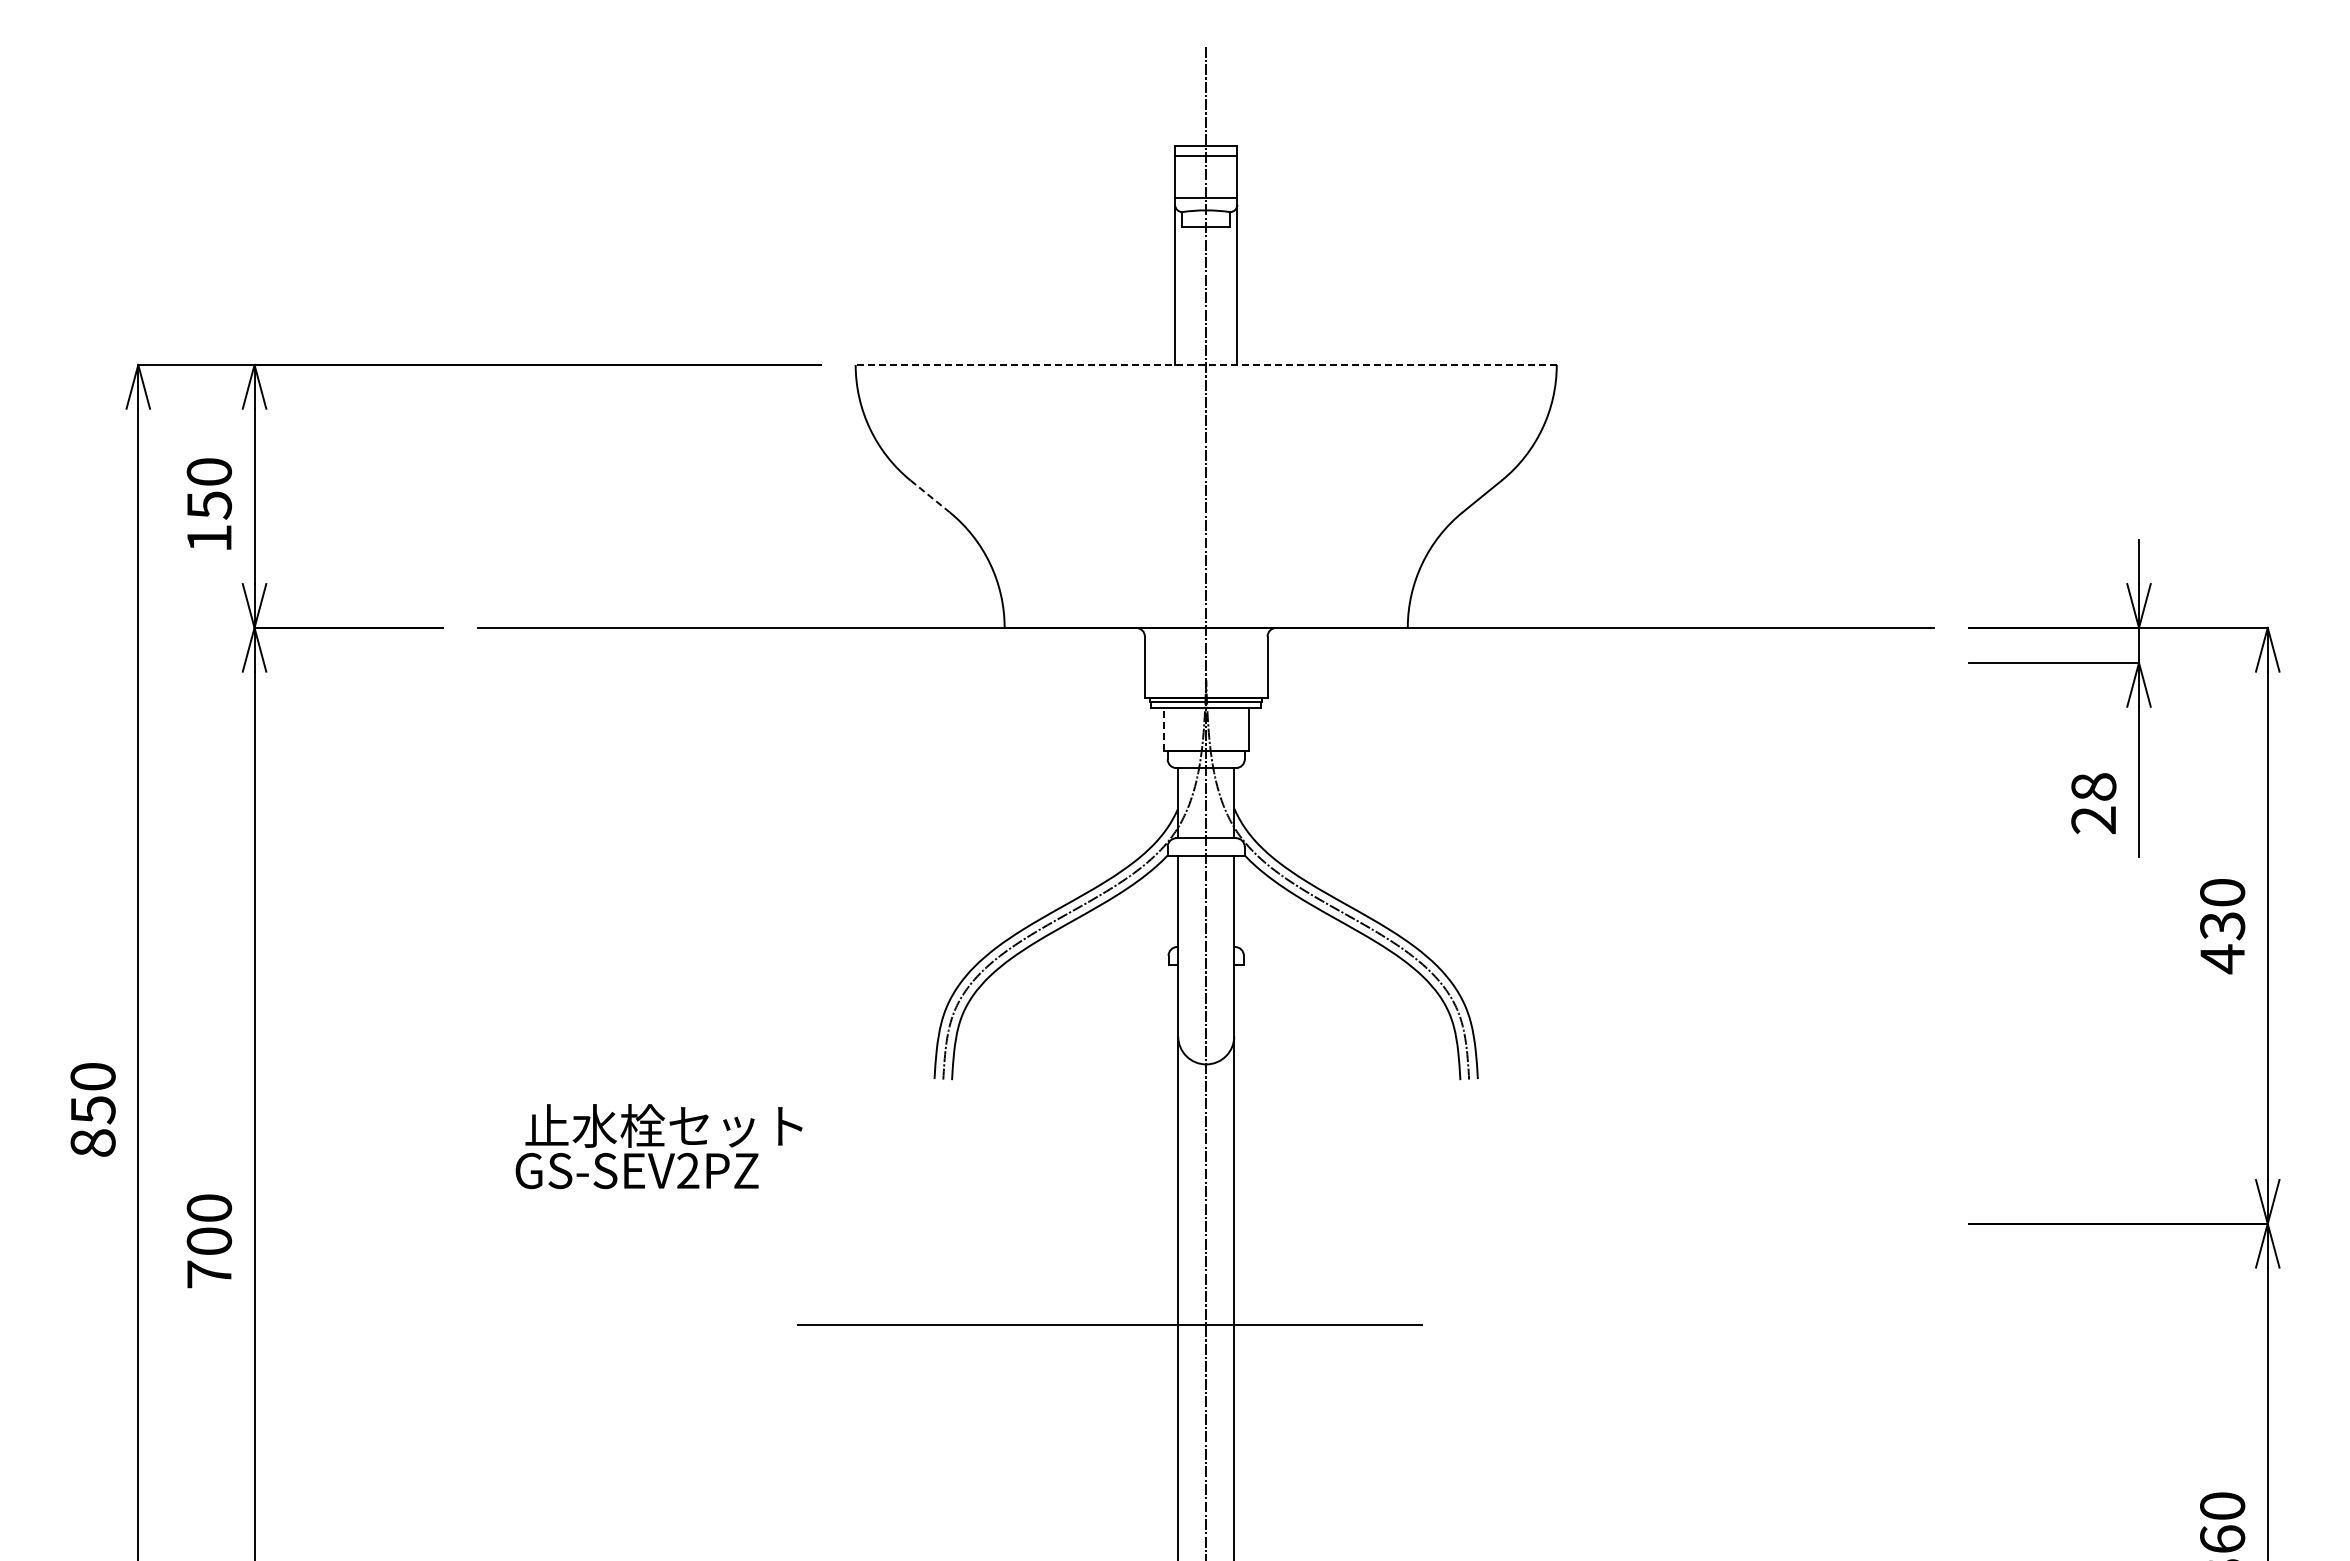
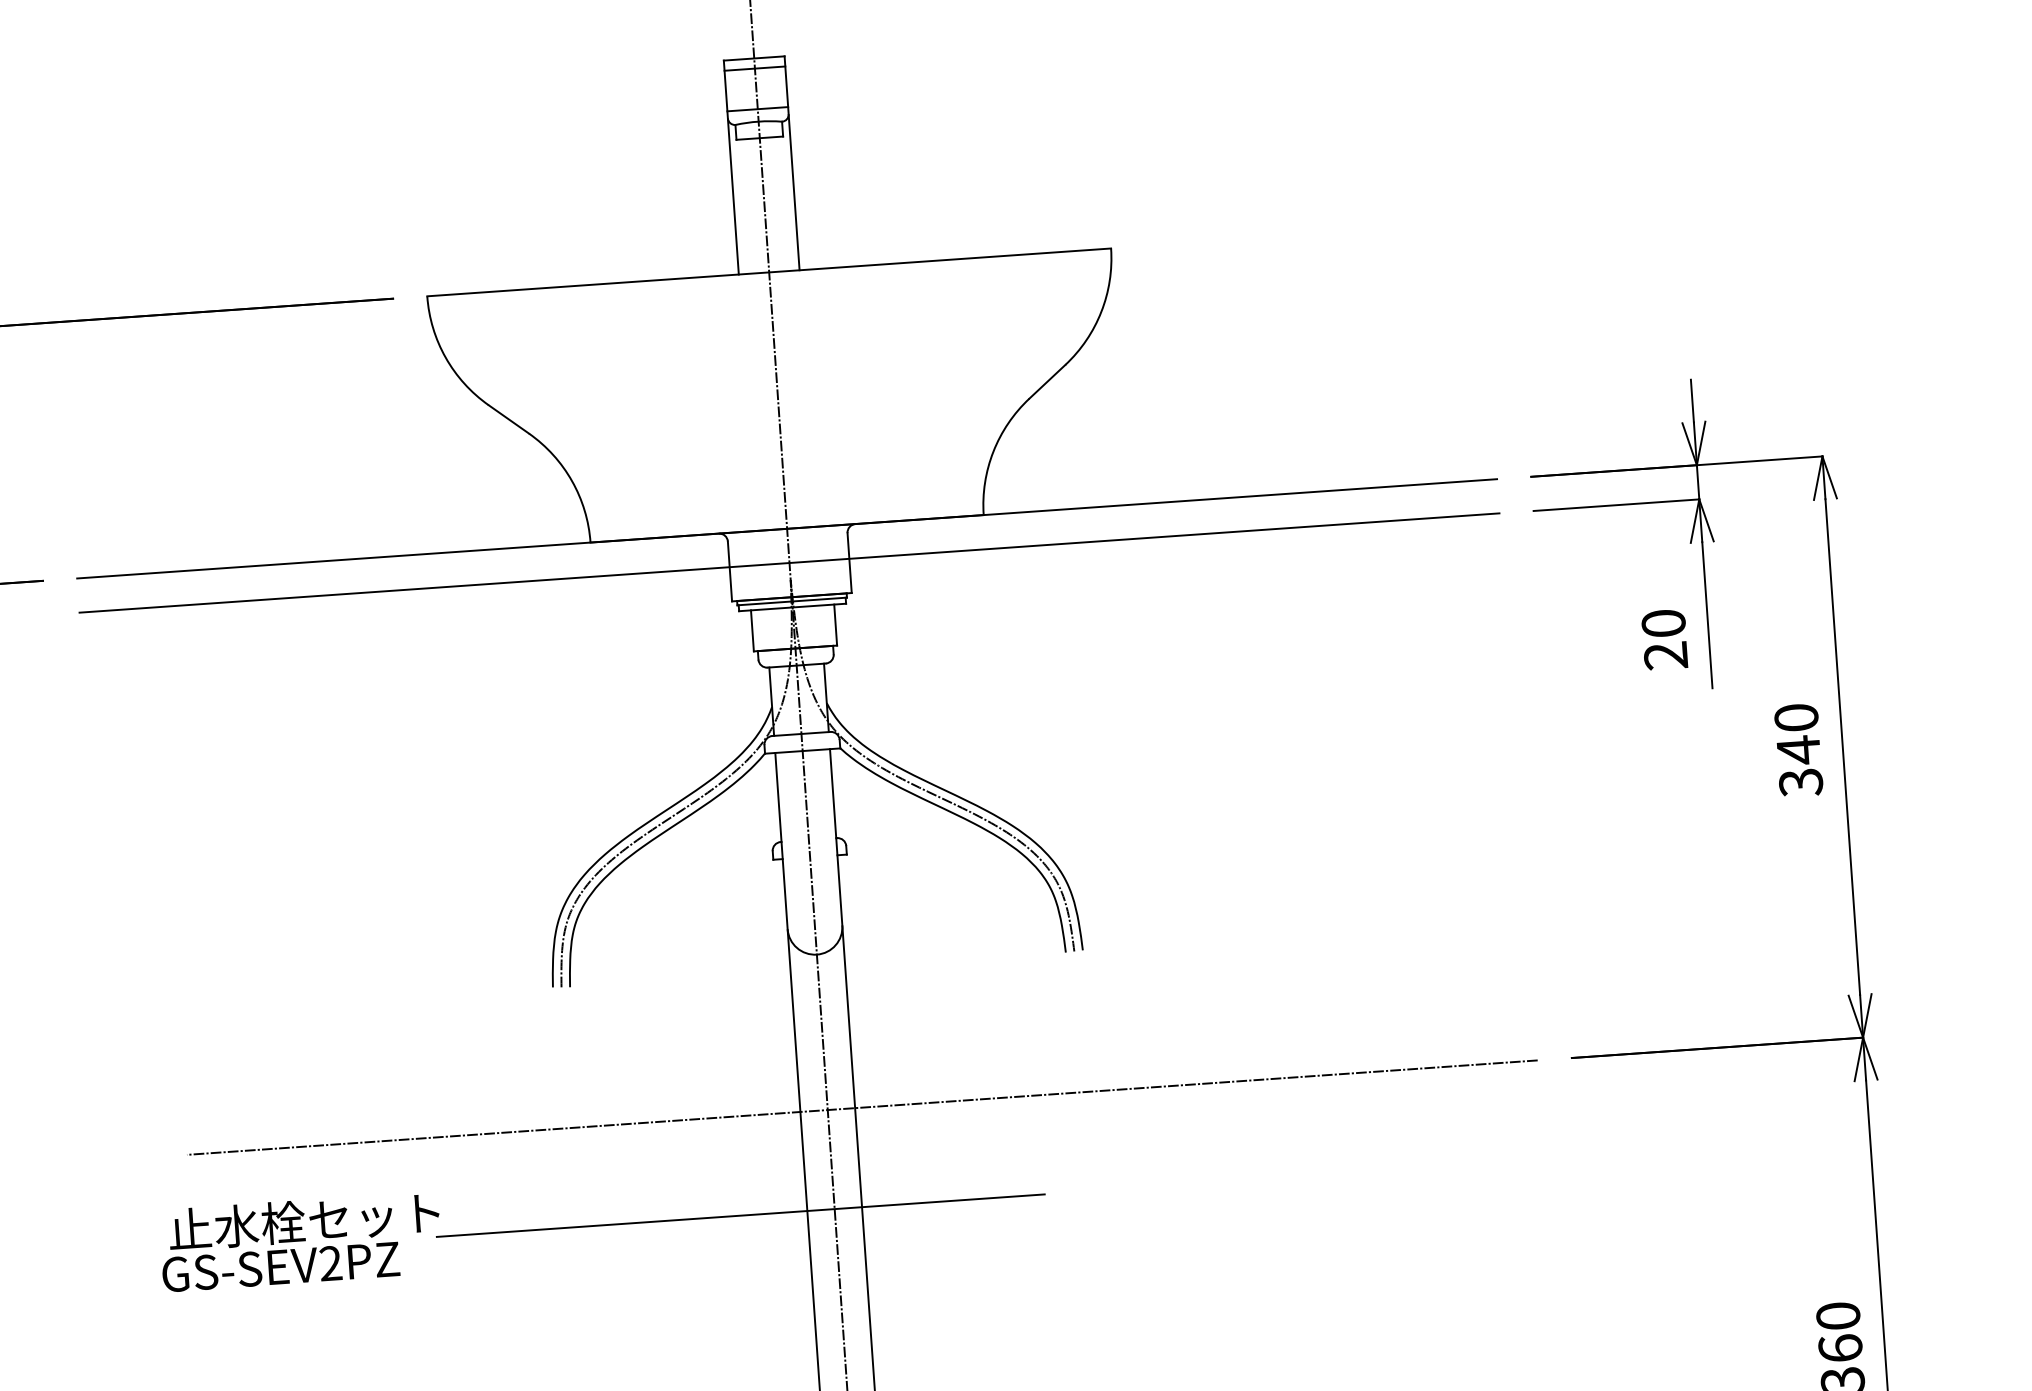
line: (1206, 364) -> (769, 271), dashed -> solid
line: (930, 496) -> (509, 419), dashed -> solid
line: (1206, 662) -> (789, 562), added
line: (1163, 729) -> (752, 630), dashed -> solid
text: (2093, 786) -> (1663, 623), 28 -> 20
text: (2222, 942) -> (1799, 766), 430 -> 340
text: (658, 1146) -> (300, 1241), moved
line: (1241, 1223) -> (862, 1107), added

